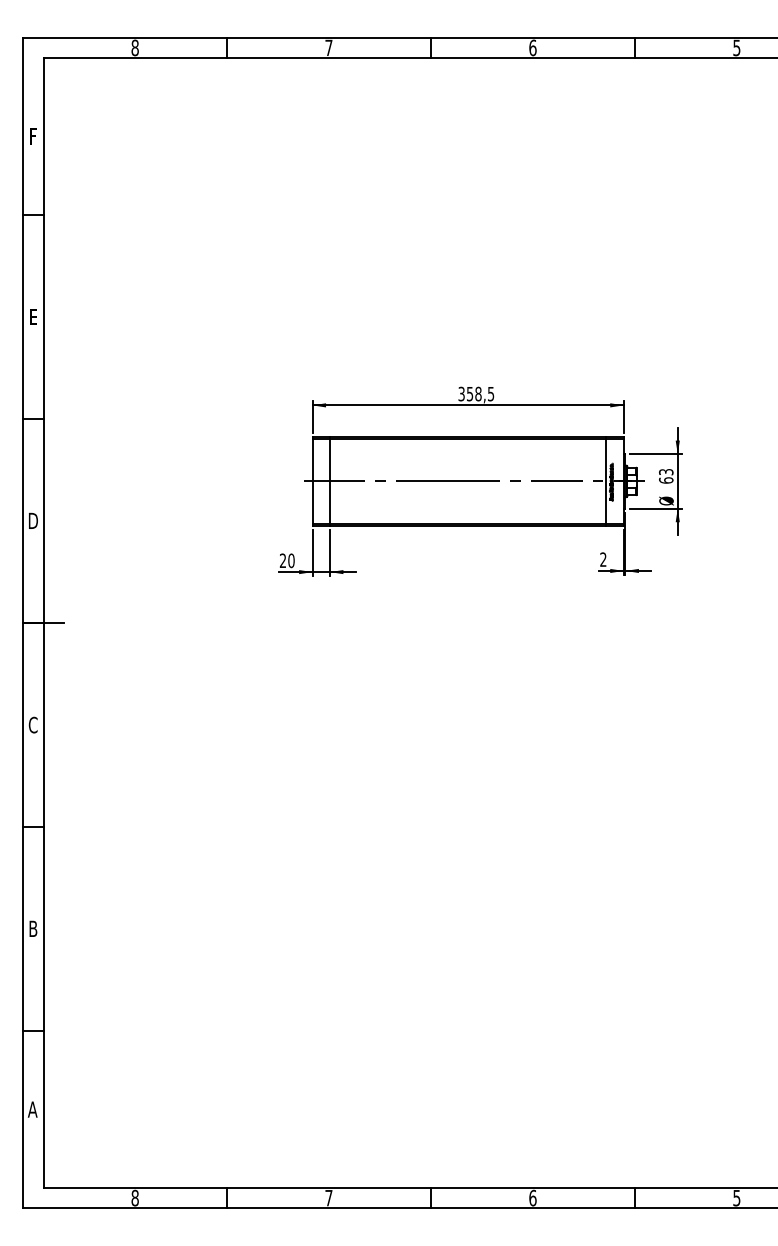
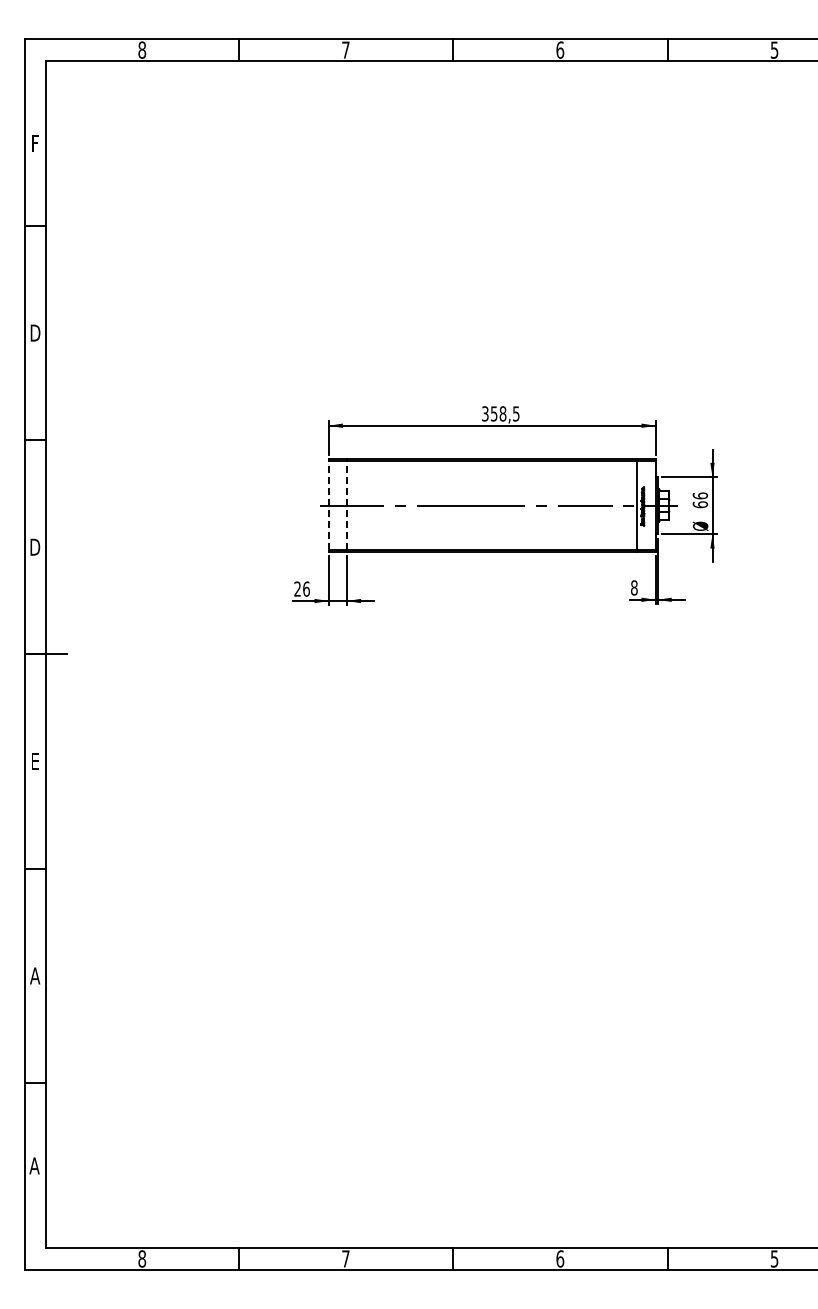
text: (33, 316) -> (35, 332), E -> D
text: (666, 471) -> (700, 495), 63 -> 66
line: (312, 481) -> (328, 505), solid -> dashed
line: (329, 481) -> (346, 505), solid -> dashed
text: (603, 559) -> (634, 587), 2 -> 8
text: (291, 560) -> (306, 588), 20 -> 26
text: (32, 724) -> (34, 761), C -> E
text: (33, 928) -> (35, 975), B -> A

